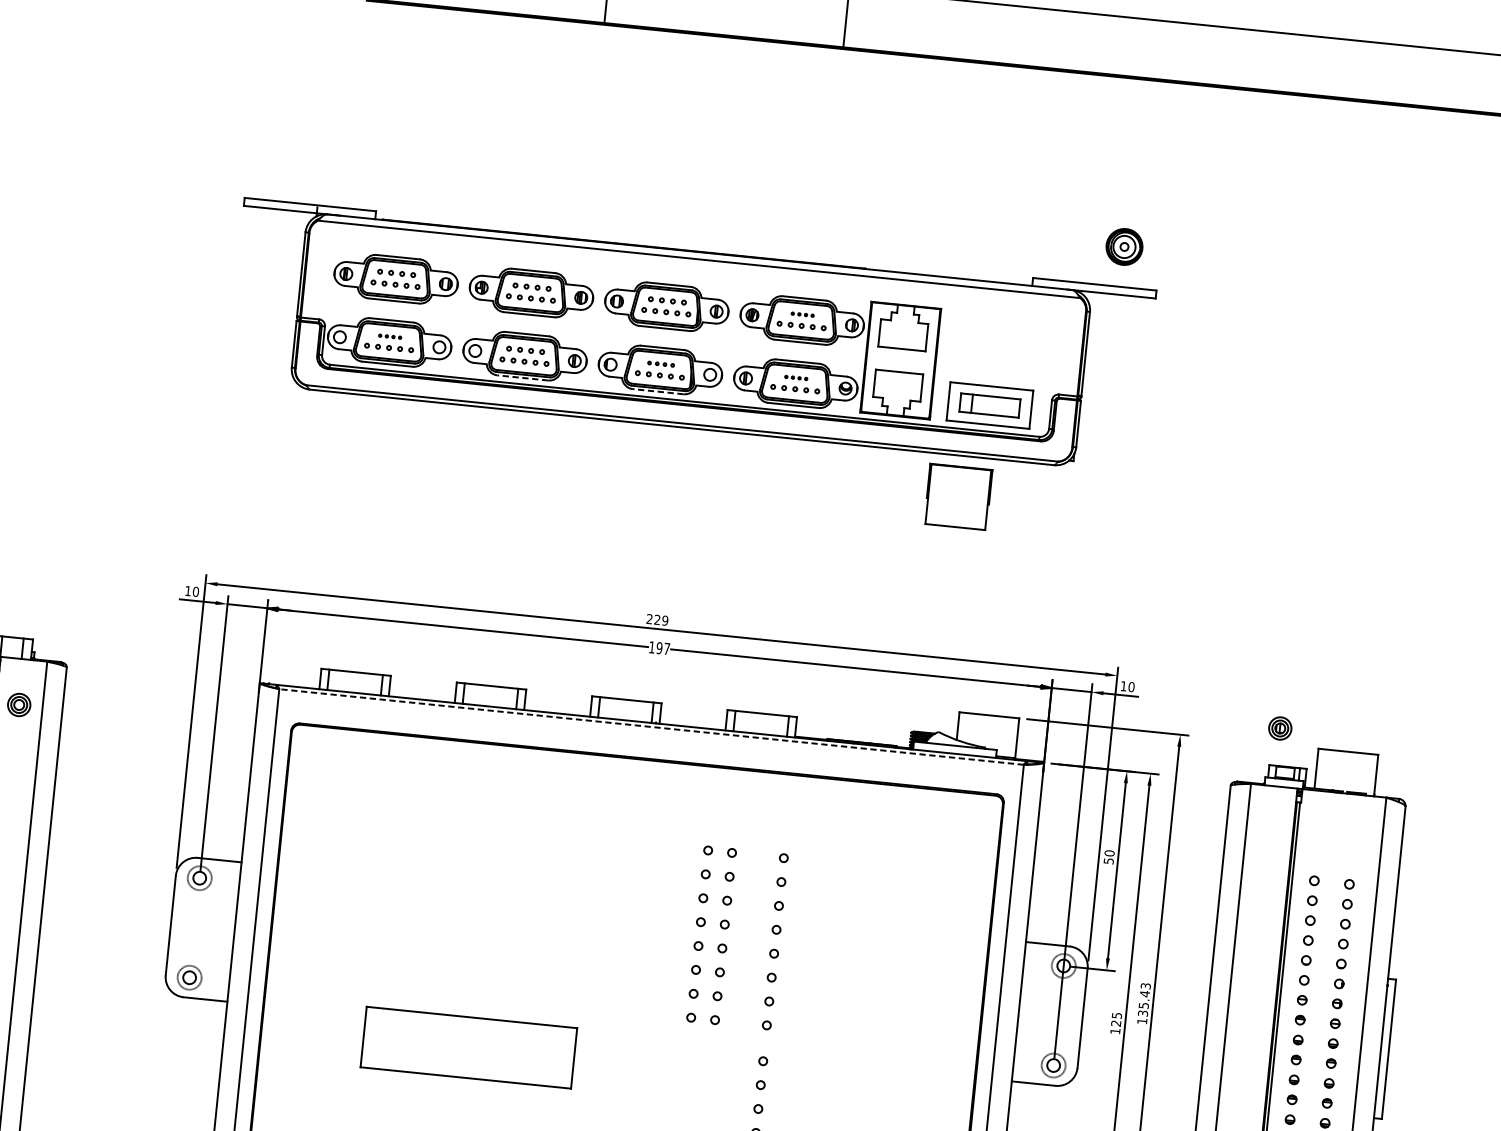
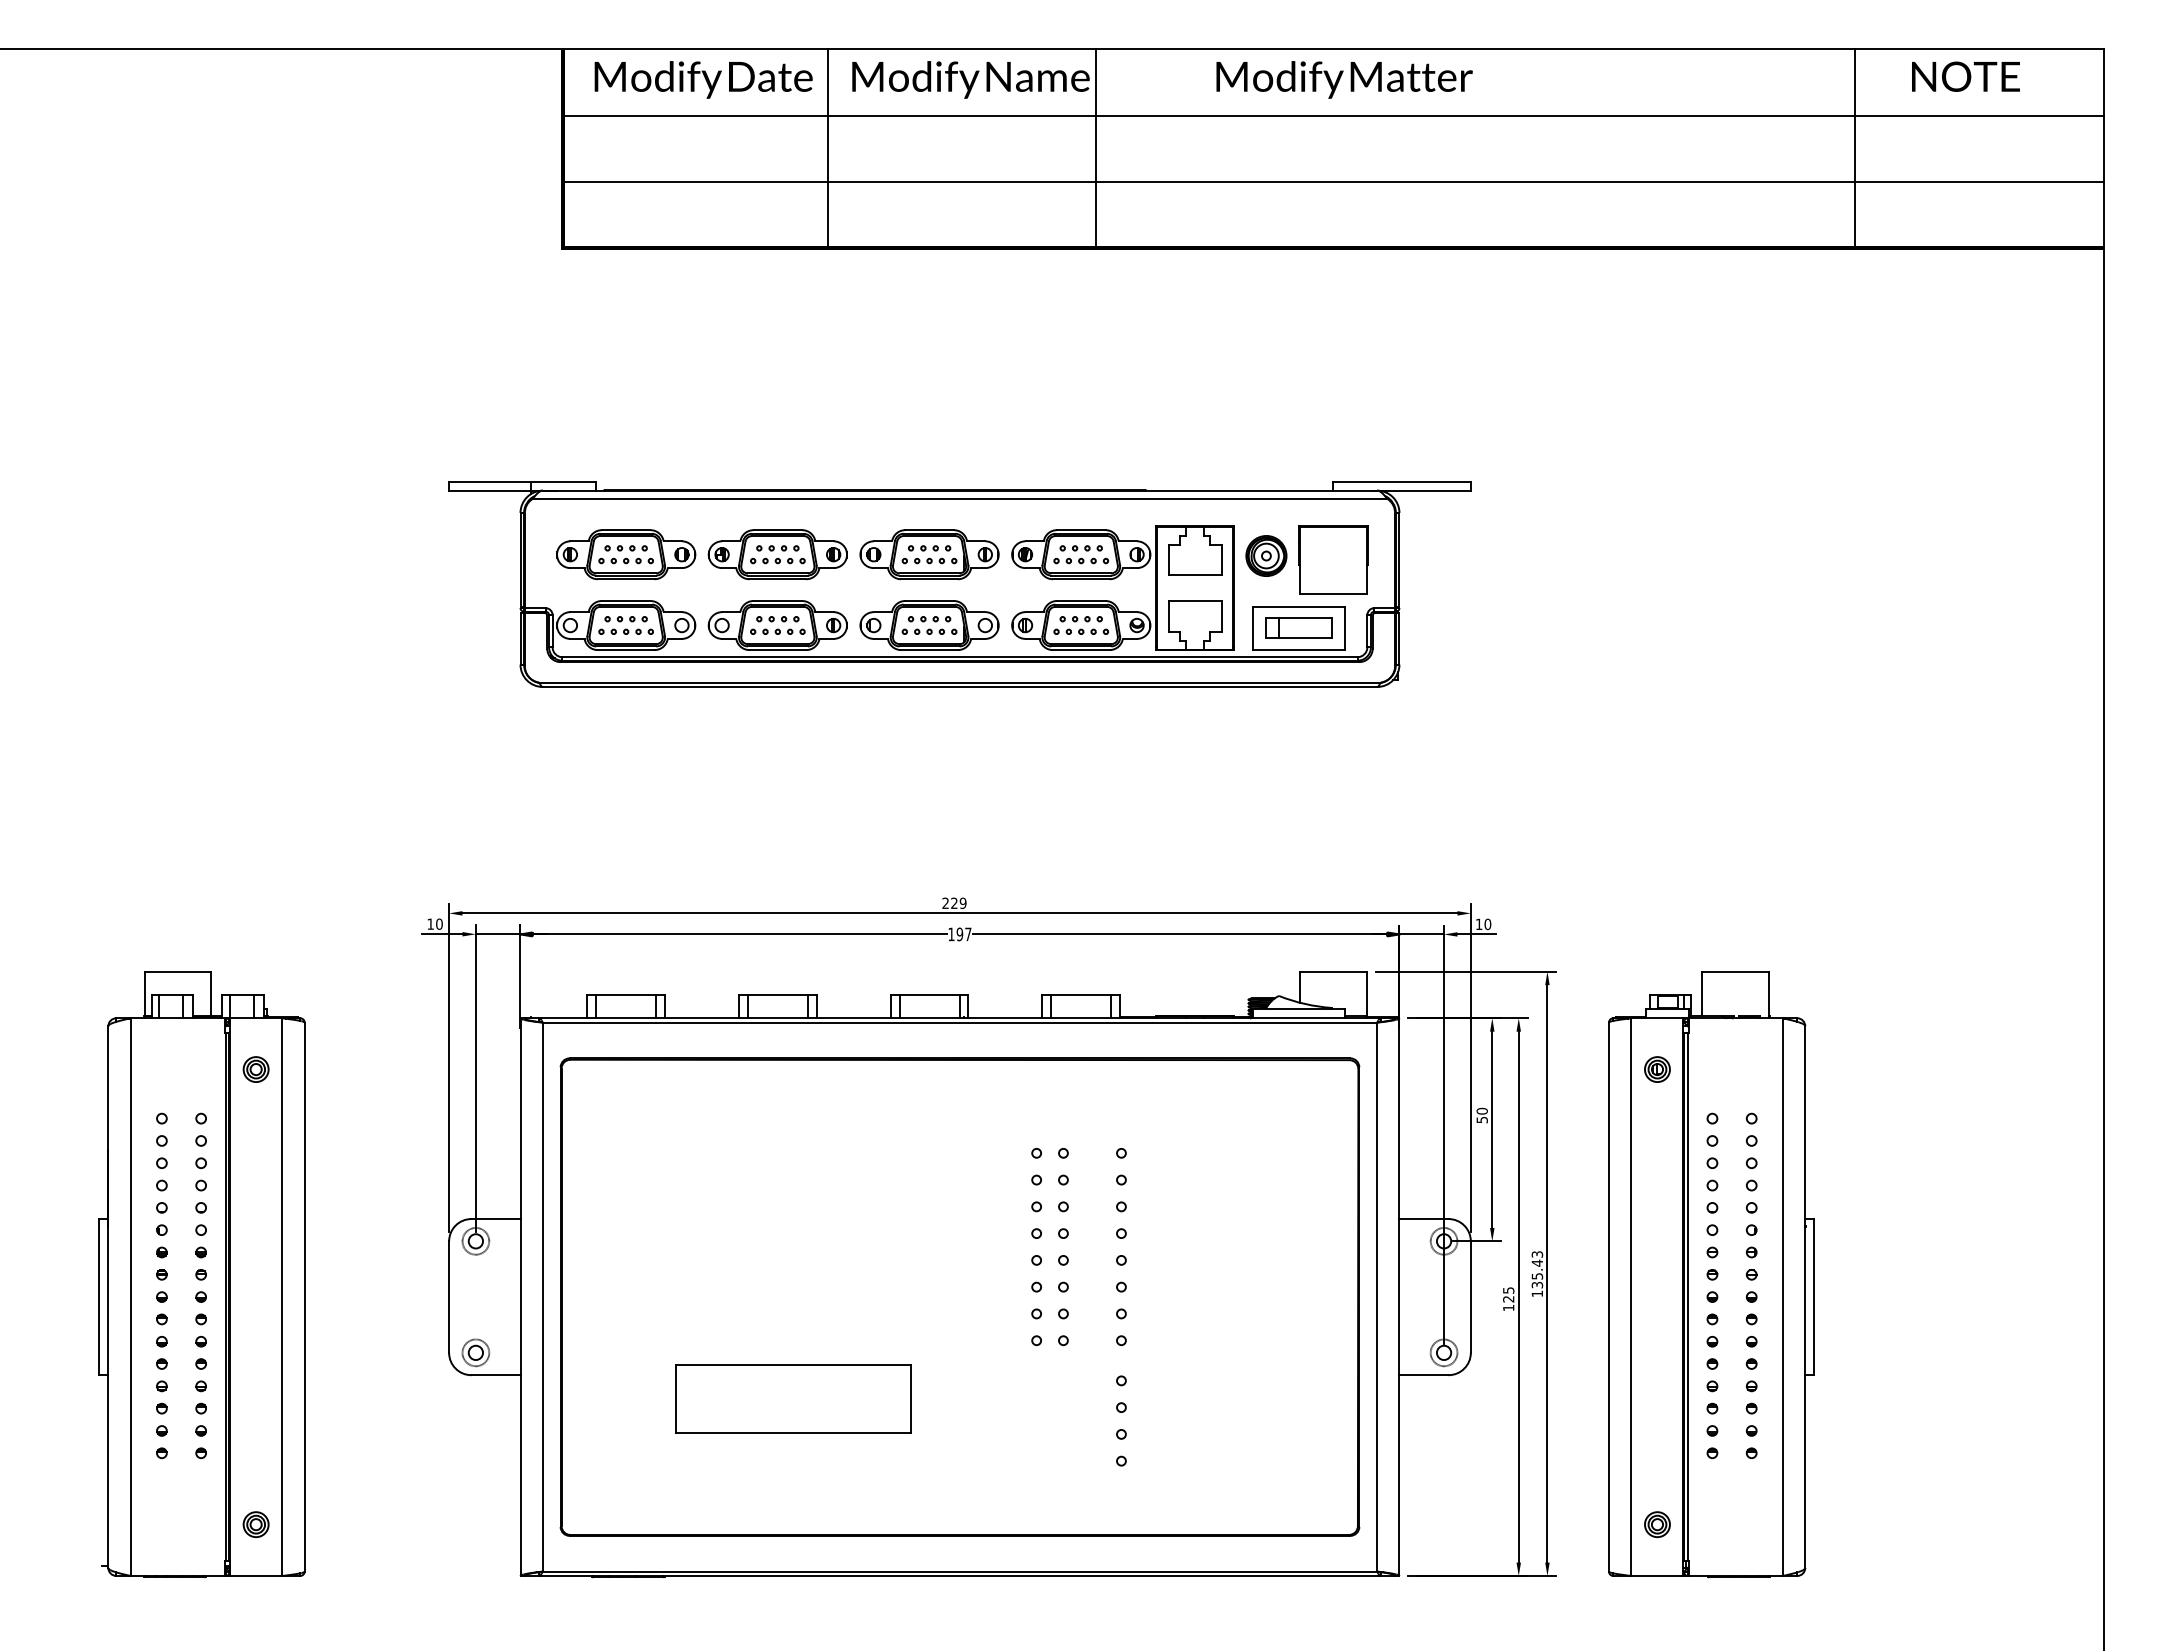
part: (1124, 246) -> (1266, 555), moved
part: (802, 314) -> (1080, 548), size x1.67
part: (389, 336) -> (625, 619), size x1.67
part: (660, 364) -> (929, 619), size x1.43
line: (522, 378) -> (777, 650), dashed -> solid
part: (795, 378) -> (1080, 619), size x1.67
line: (658, 392) -> (929, 650), dashed -> solid
part: (958, 496) -> (1333, 559), moved
line: (651, 726) -> (959, 1022), dashed -> solid
part: (1280, 728) -> (1657, 1069), moved

